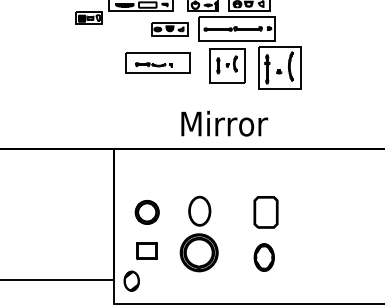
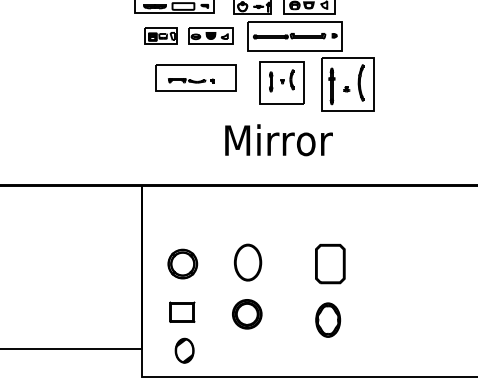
part: (88, 17) -> (160, 35), moved
text: (224, 123) -> (278, 139), moved
part: (198, 252) -> (246, 313), size x0.62
part: (131, 280) -> (184, 349), moved

